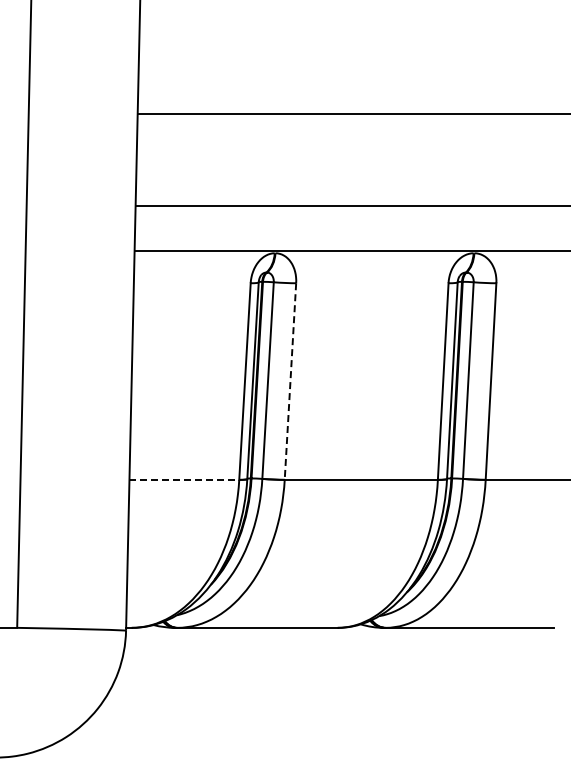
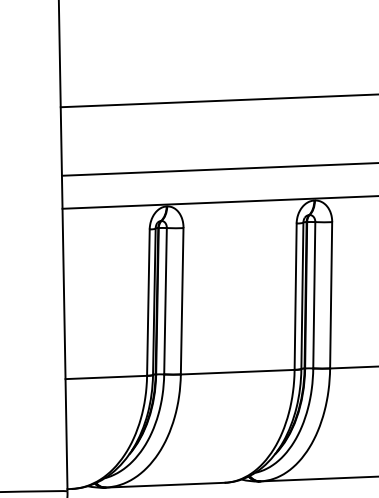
line: (290, 382) -> (182, 301), dashed -> solid
line: (184, 479) -> (106, 377), dashed -> solid

